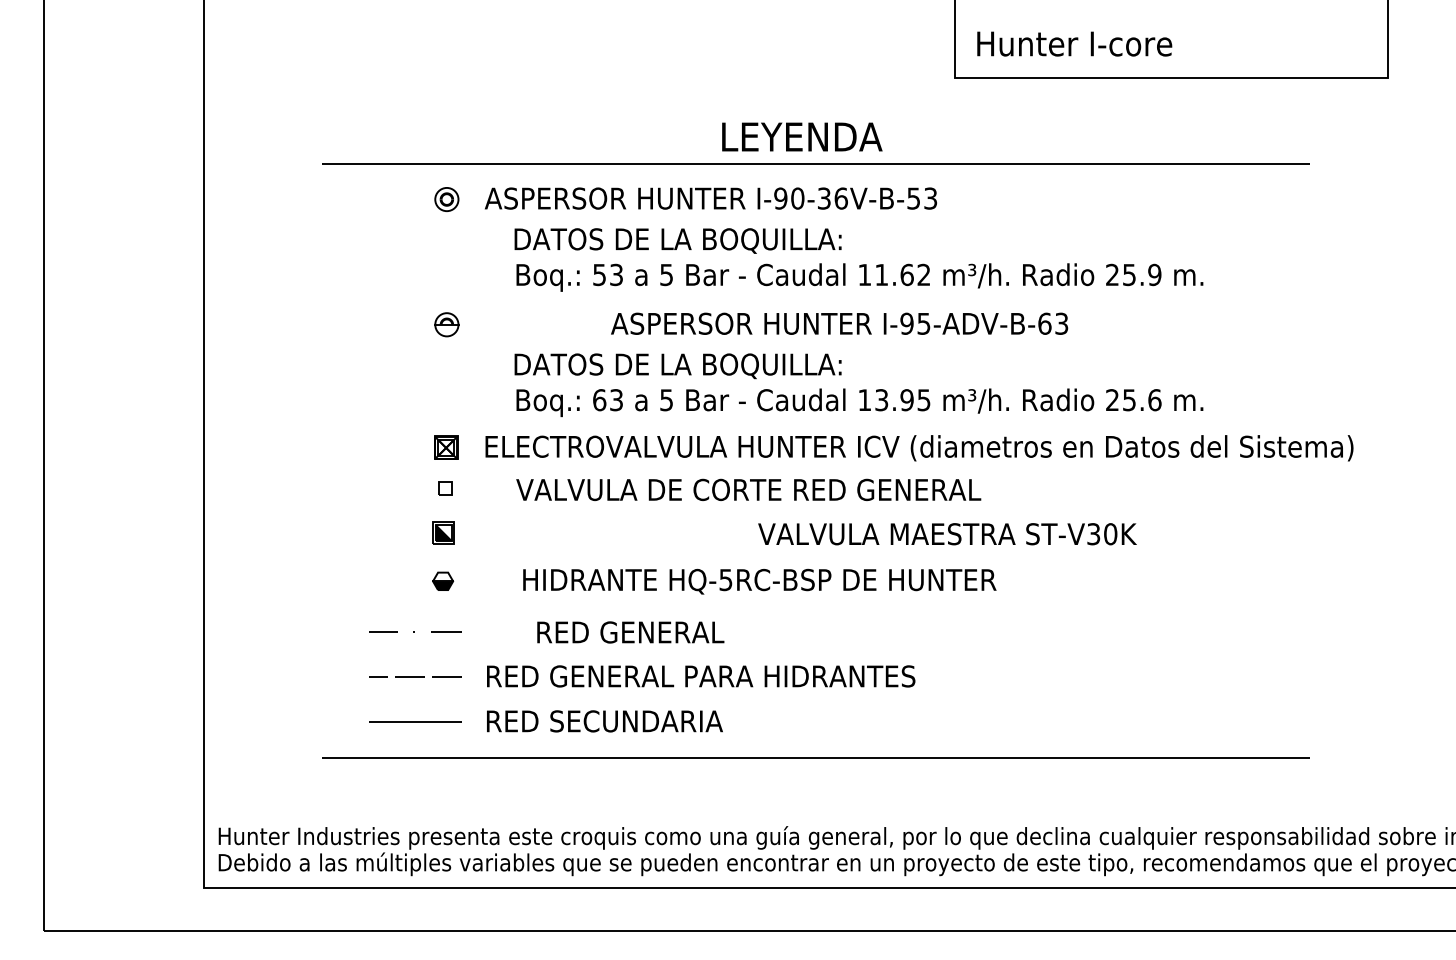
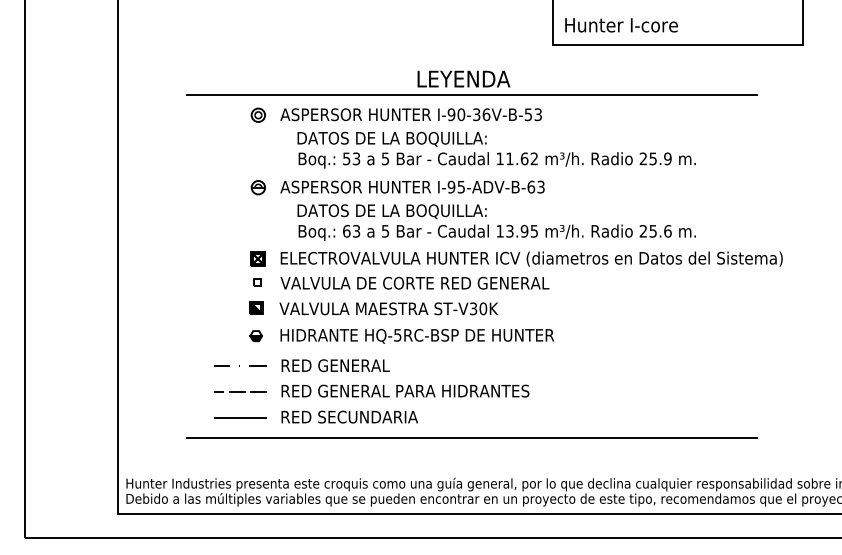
text: (839, 322) -> (412, 186), moved
text: (747, 488) -> (414, 282), moved
text: (946, 533) -> (388, 308), moved
text: (759, 581) -> (417, 336), moved
text: (630, 632) -> (335, 365), moved

